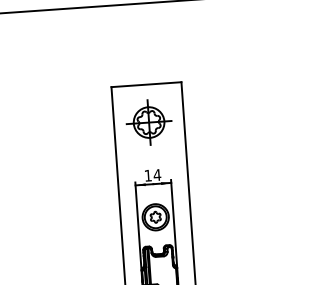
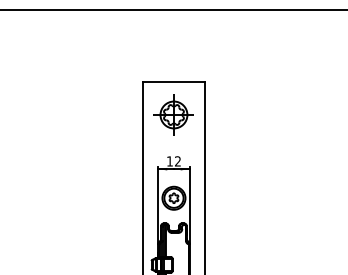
text: (156, 175) -> (177, 161), 14 -> 12

